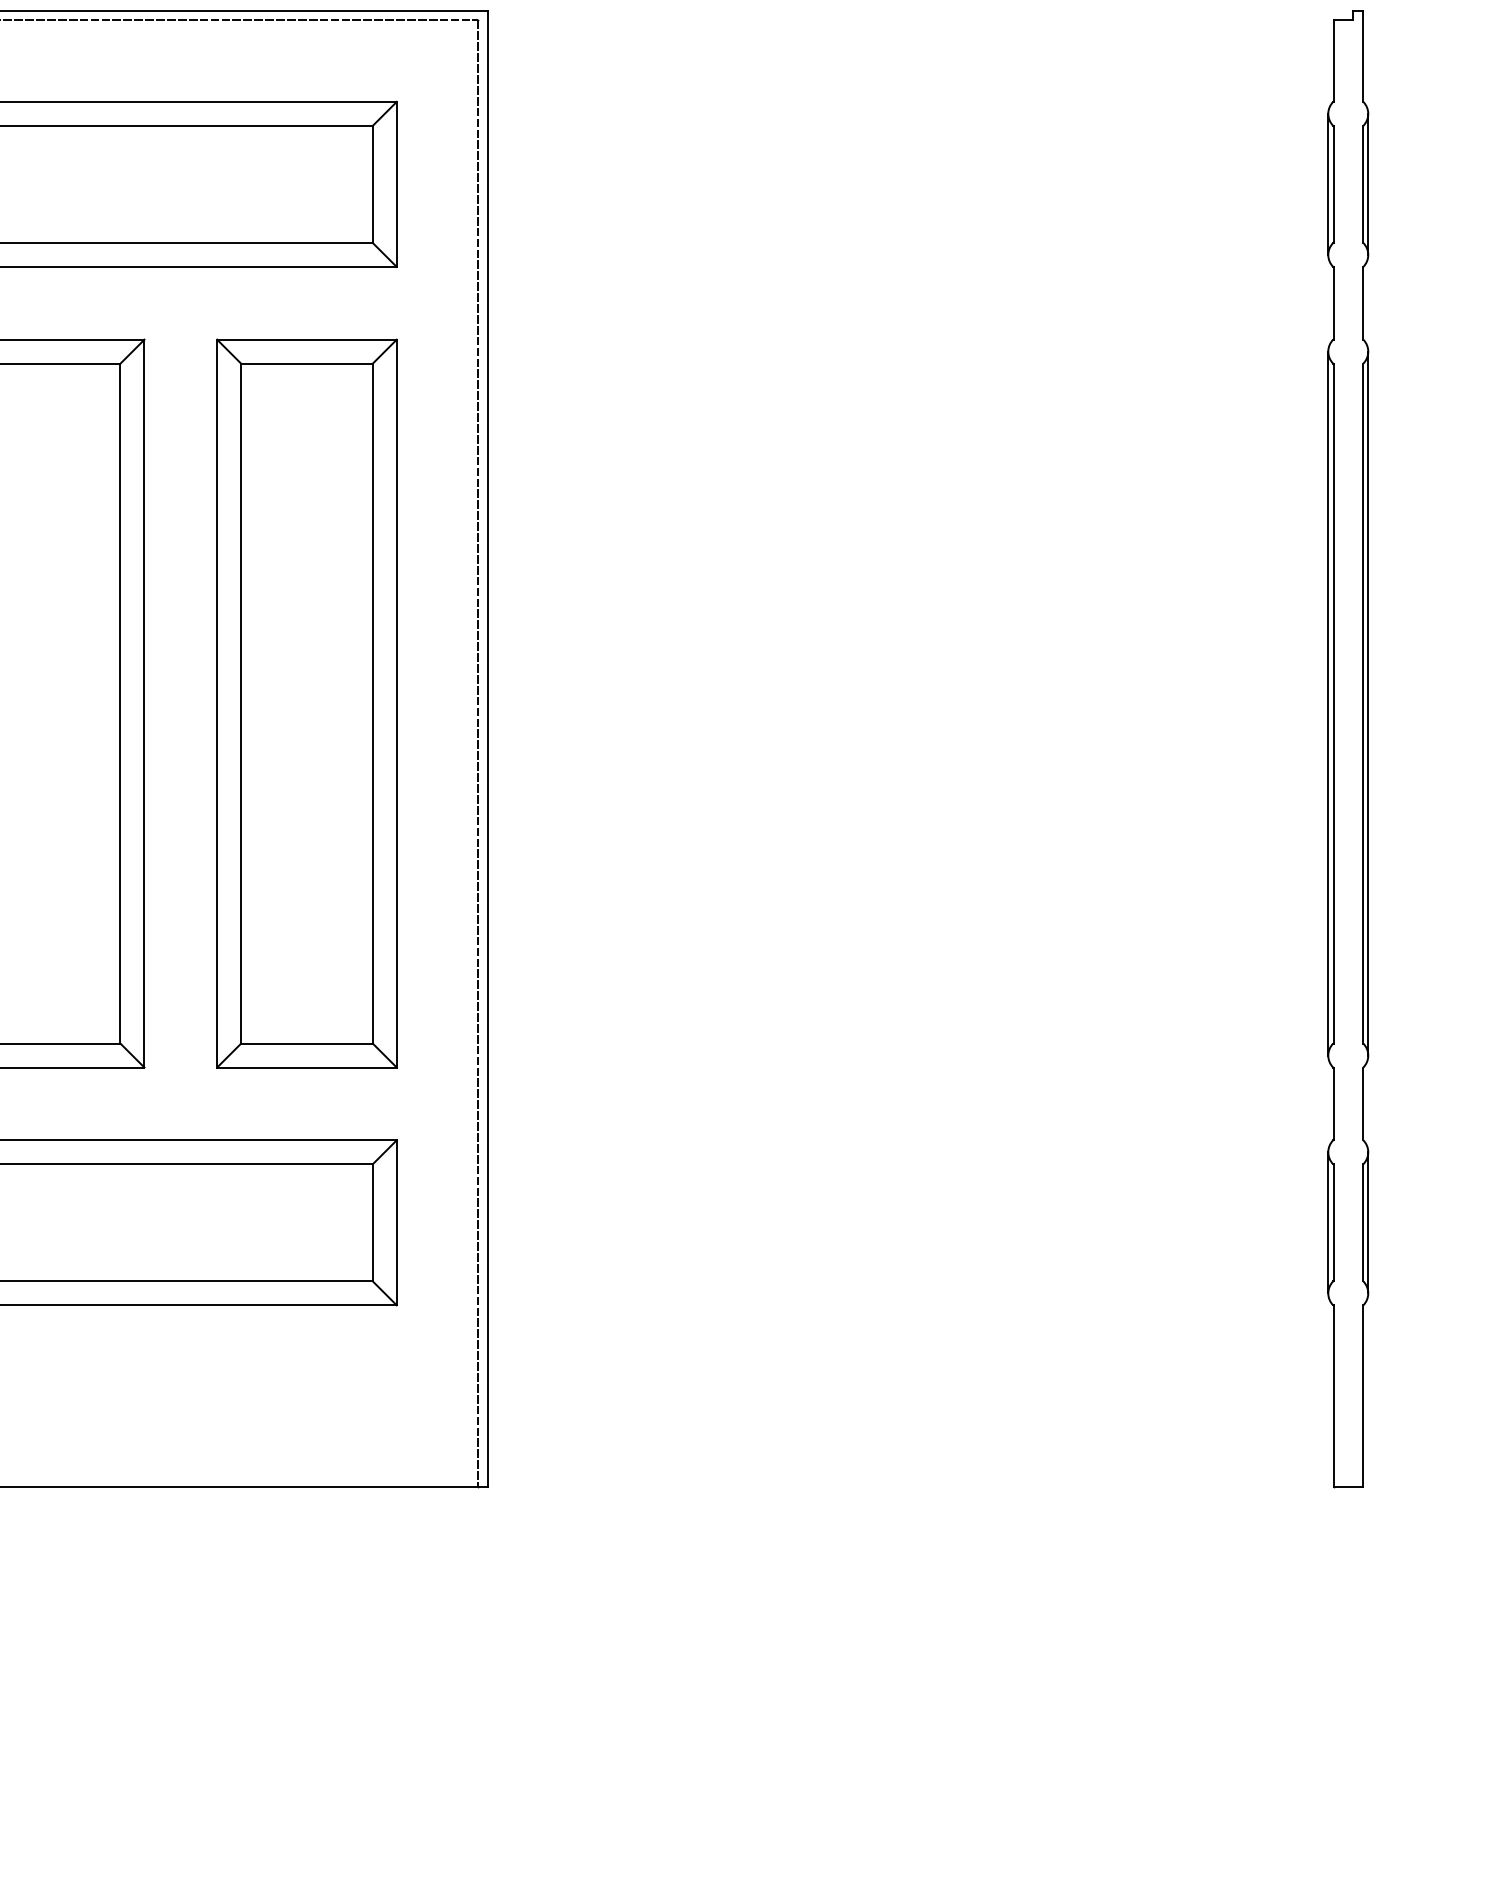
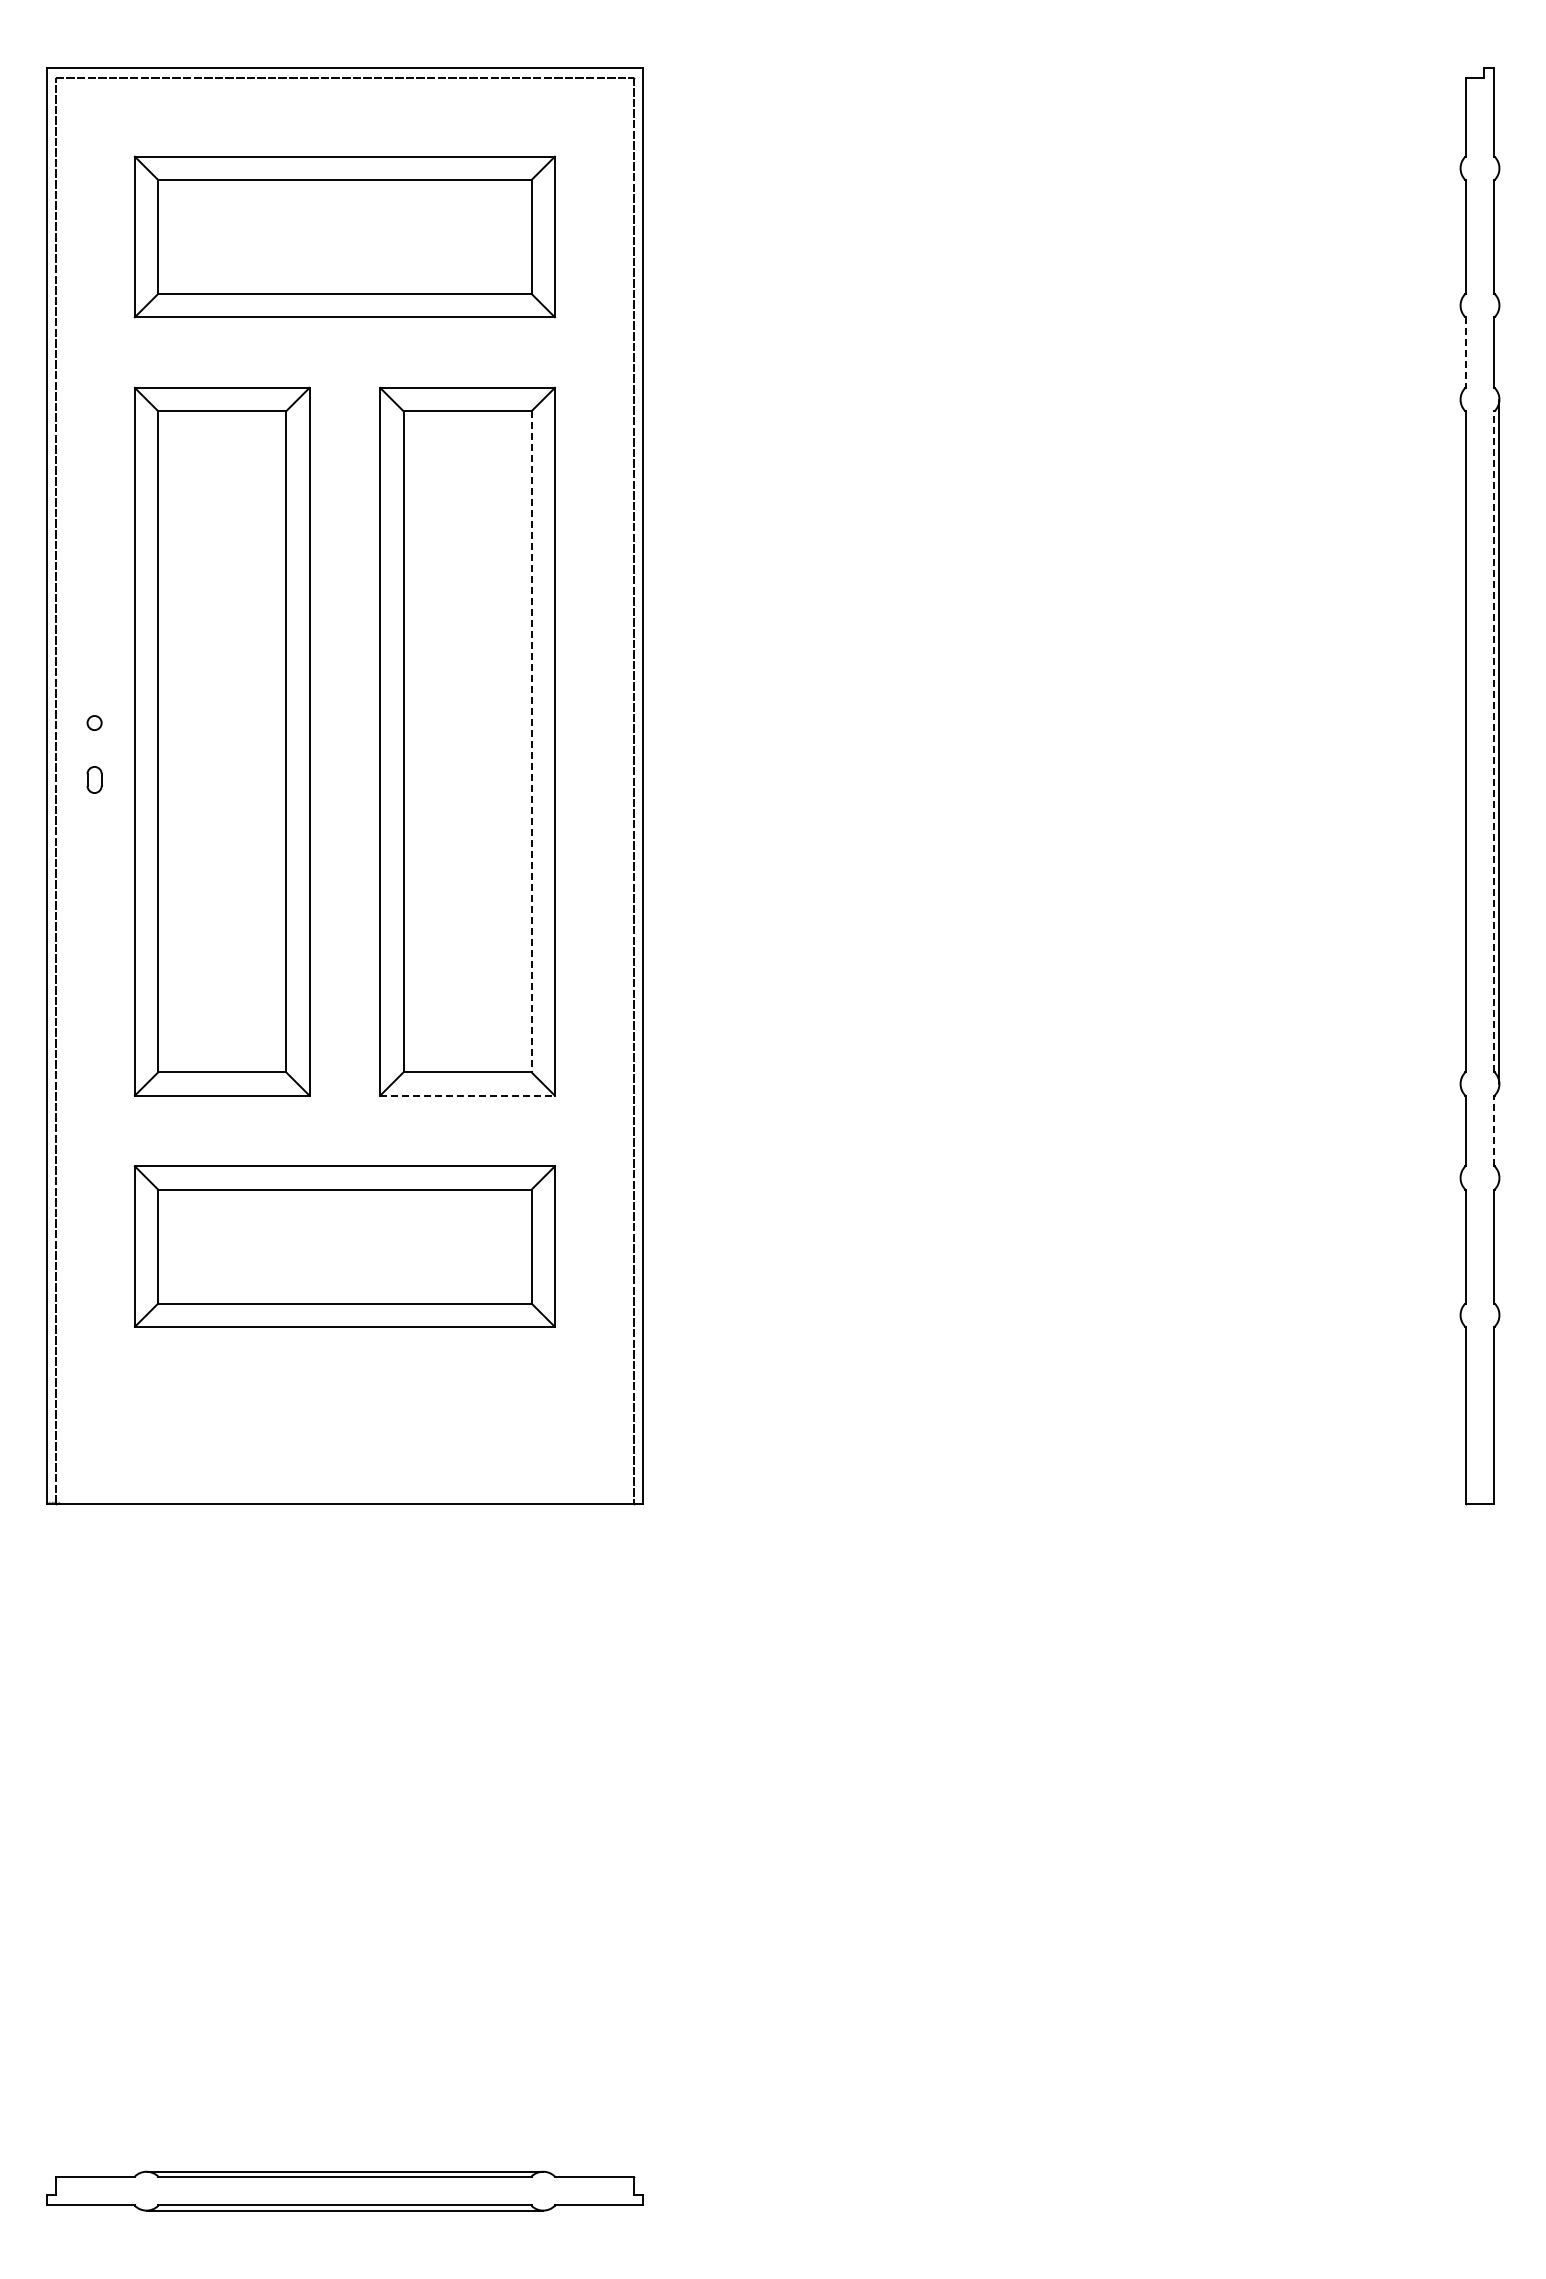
line: (1328, 183) -> (1460, 236), removed
line: (1368, 183) -> (1499, 236), removed
line: (1333, 304) -> (1465, 353), solid -> dashed
line: (372, 703) -> (531, 741), solid -> dashed
line: (1328, 703) -> (1460, 741), removed
line: (1363, 703) -> (1494, 741), solid -> dashed
line: (307, 1067) -> (468, 1095), solid -> dashed
line: (1363, 1103) -> (1494, 1130), solid -> dashed
line: (1328, 1222) -> (1460, 1246), removed
line: (1368, 1222) -> (1499, 1246), removed

